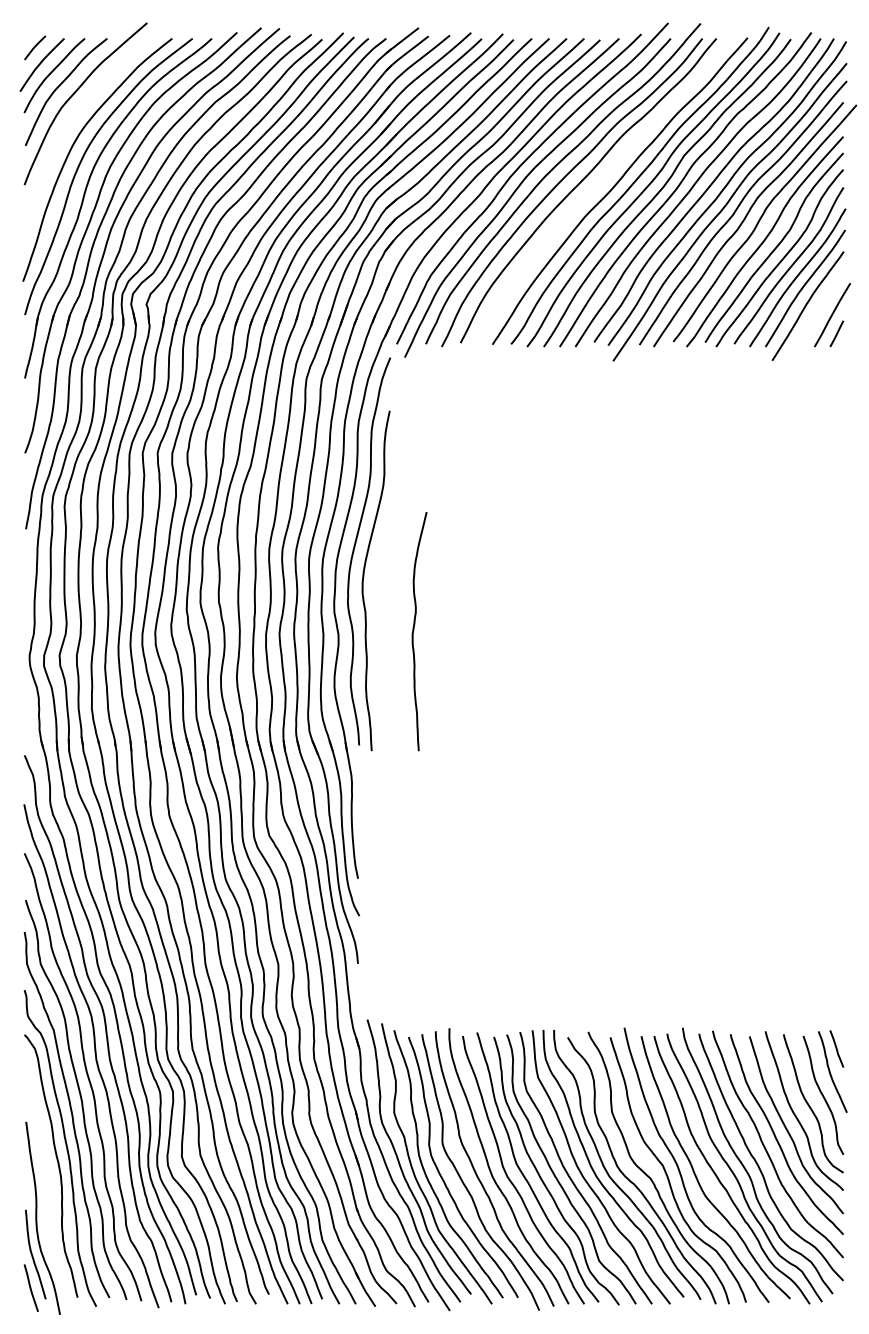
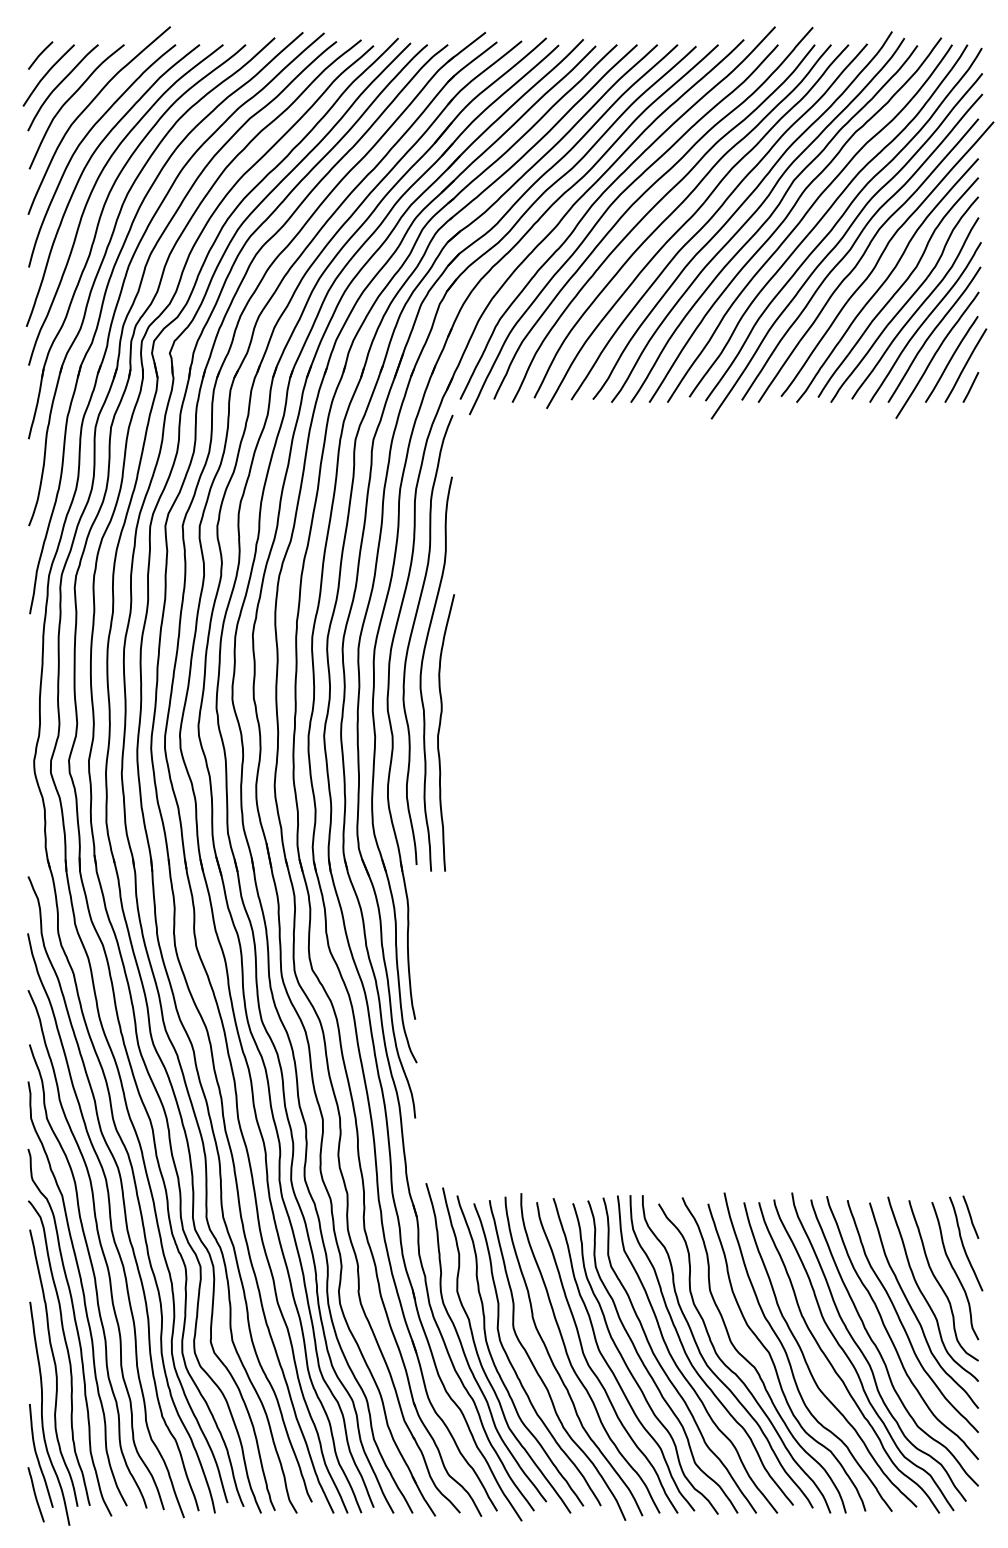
curve: (72, 121) -> (83, 141), added
curve: (595, 189) -> (690, 219), added
curve: (820, 309) -> (951, 359), added
curve: (414, 630) -> (440, 731), moved
curve: (47, 1178) -> (54, 1367), added

